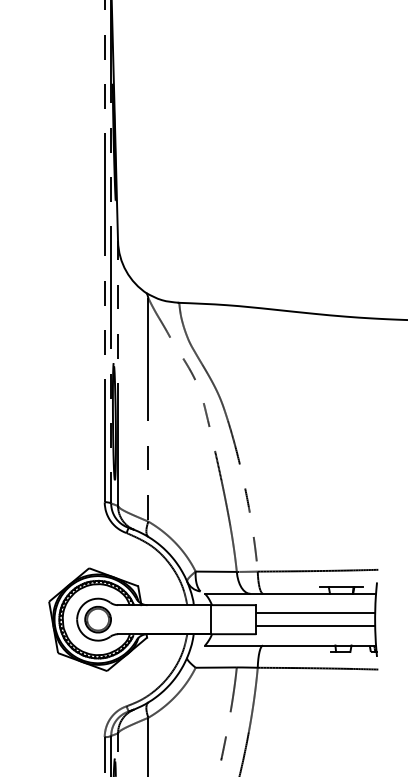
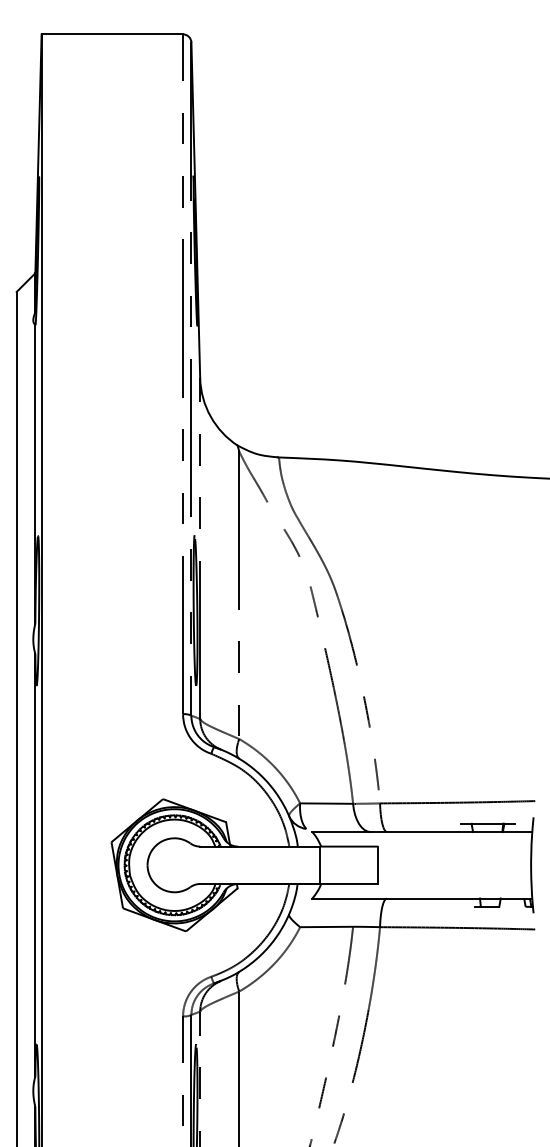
line: (315, 612) -> (454, 856), removed
part: (98, 619) -> (174, 864), removed
line: (315, 626) -> (454, 873), removed

